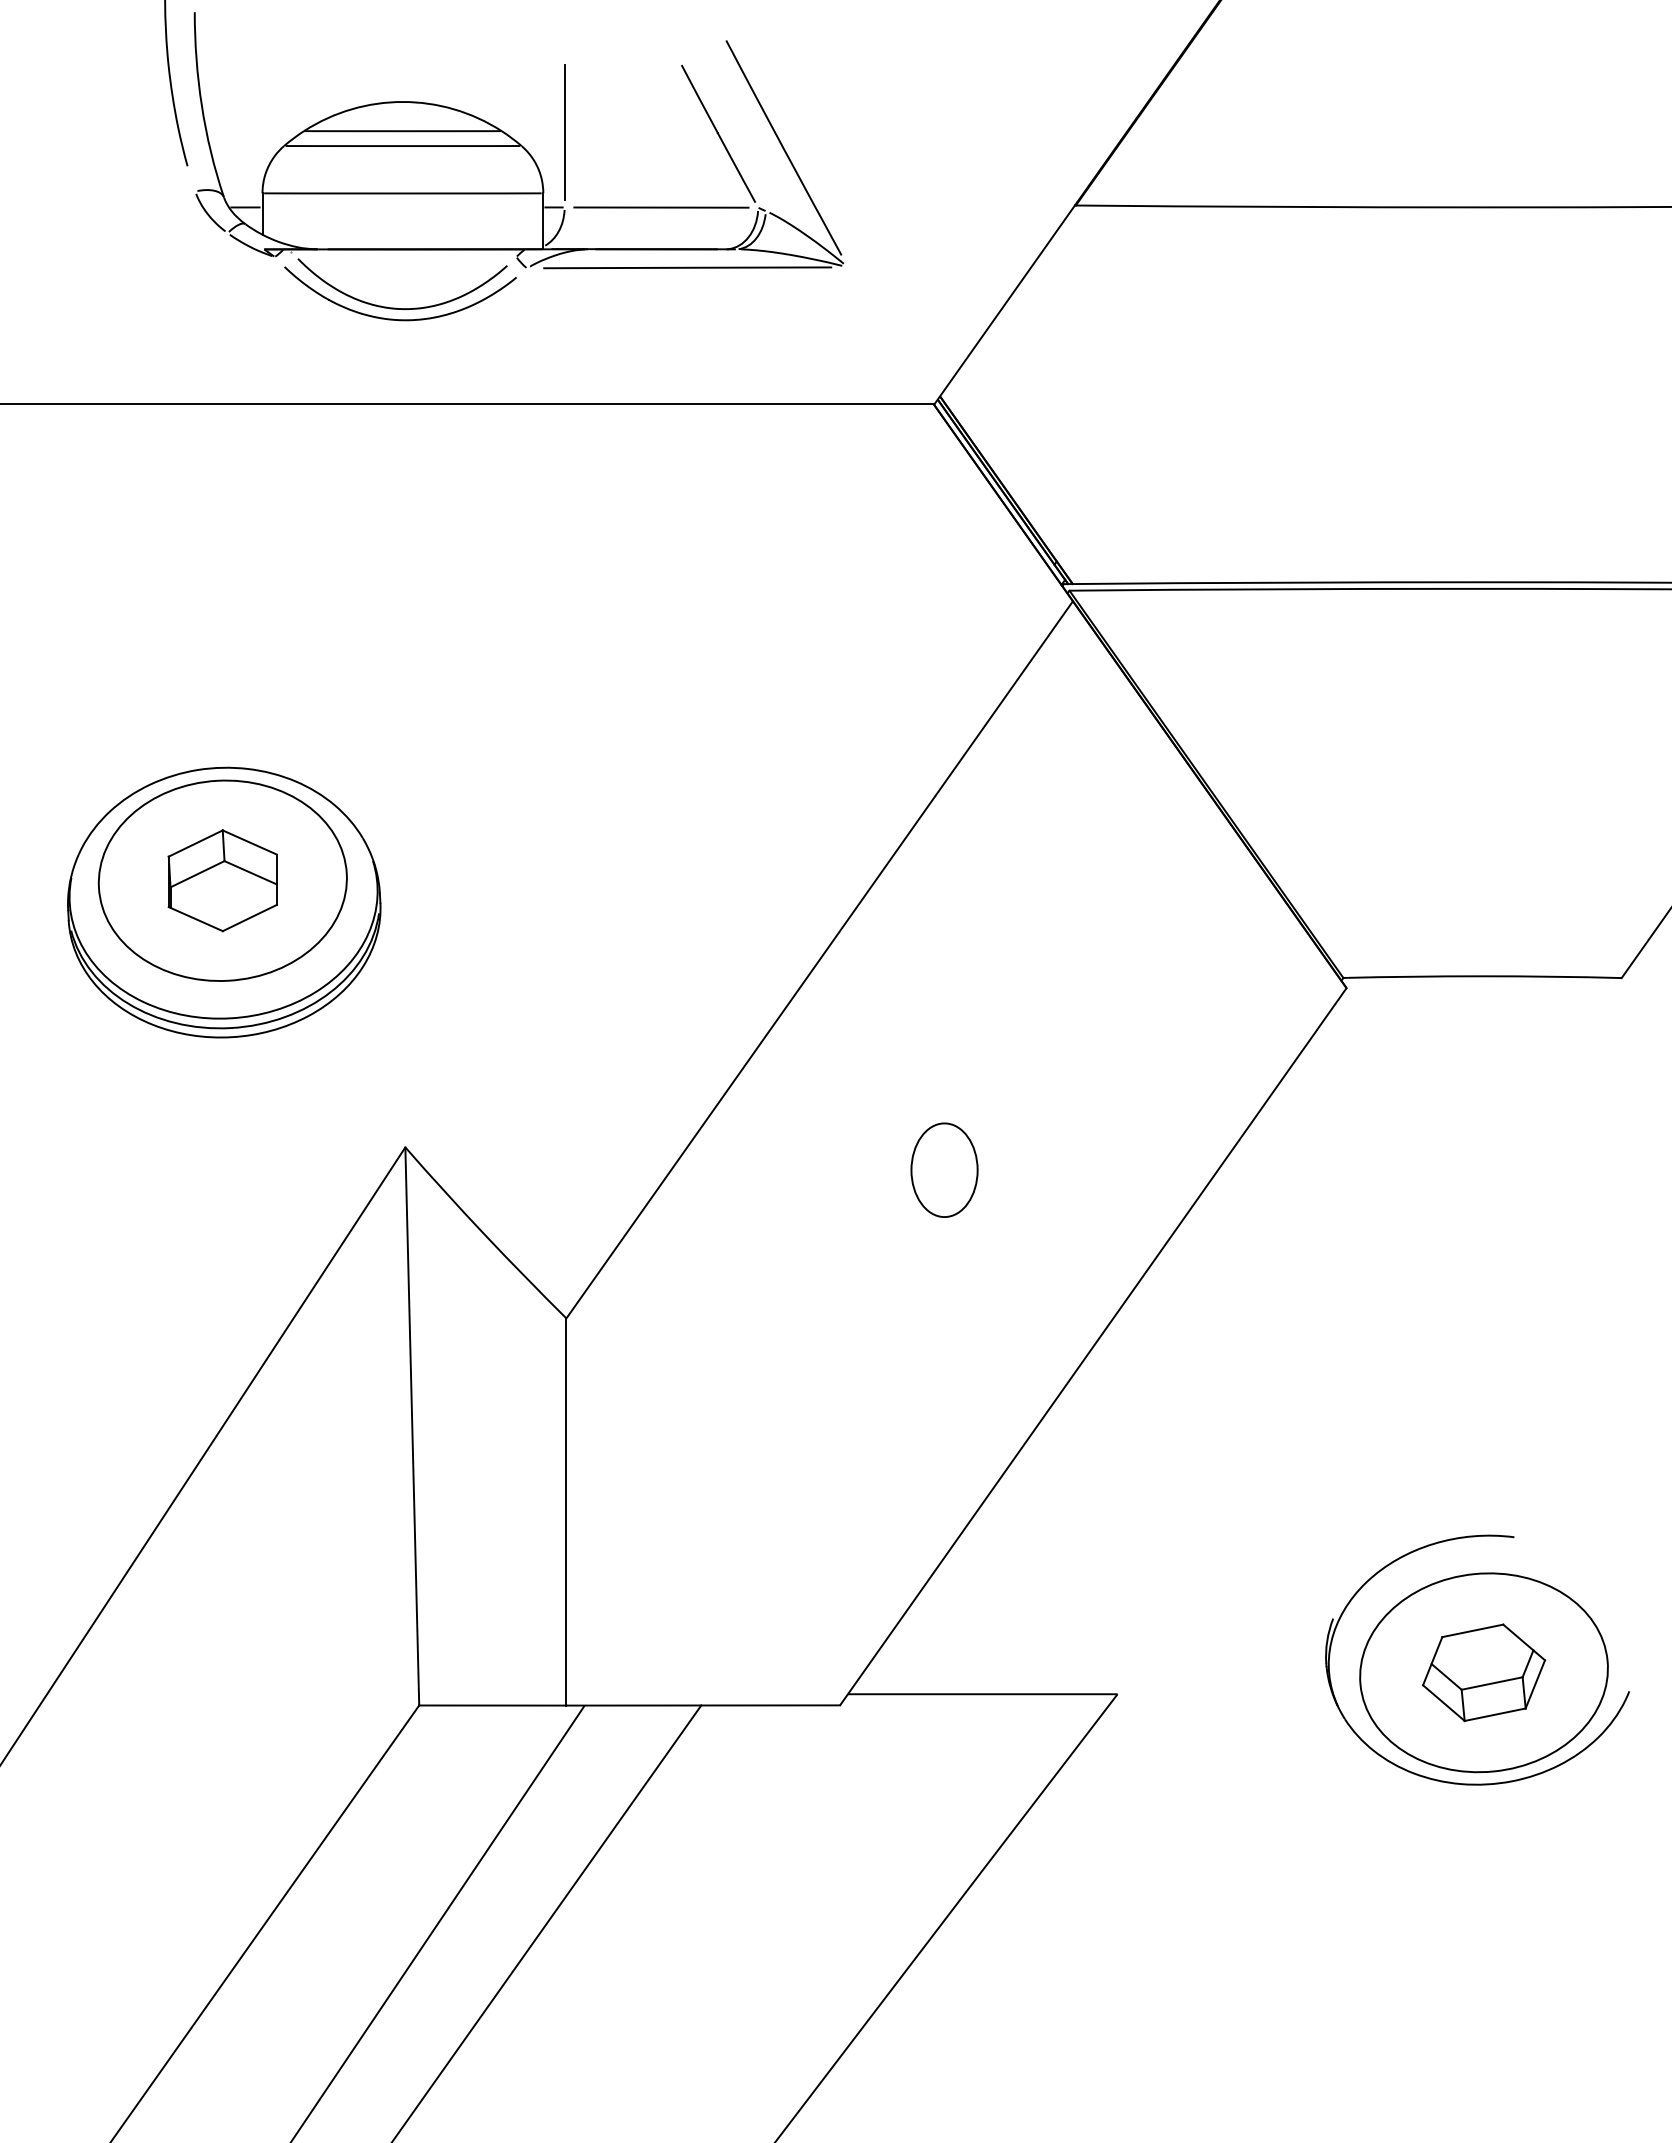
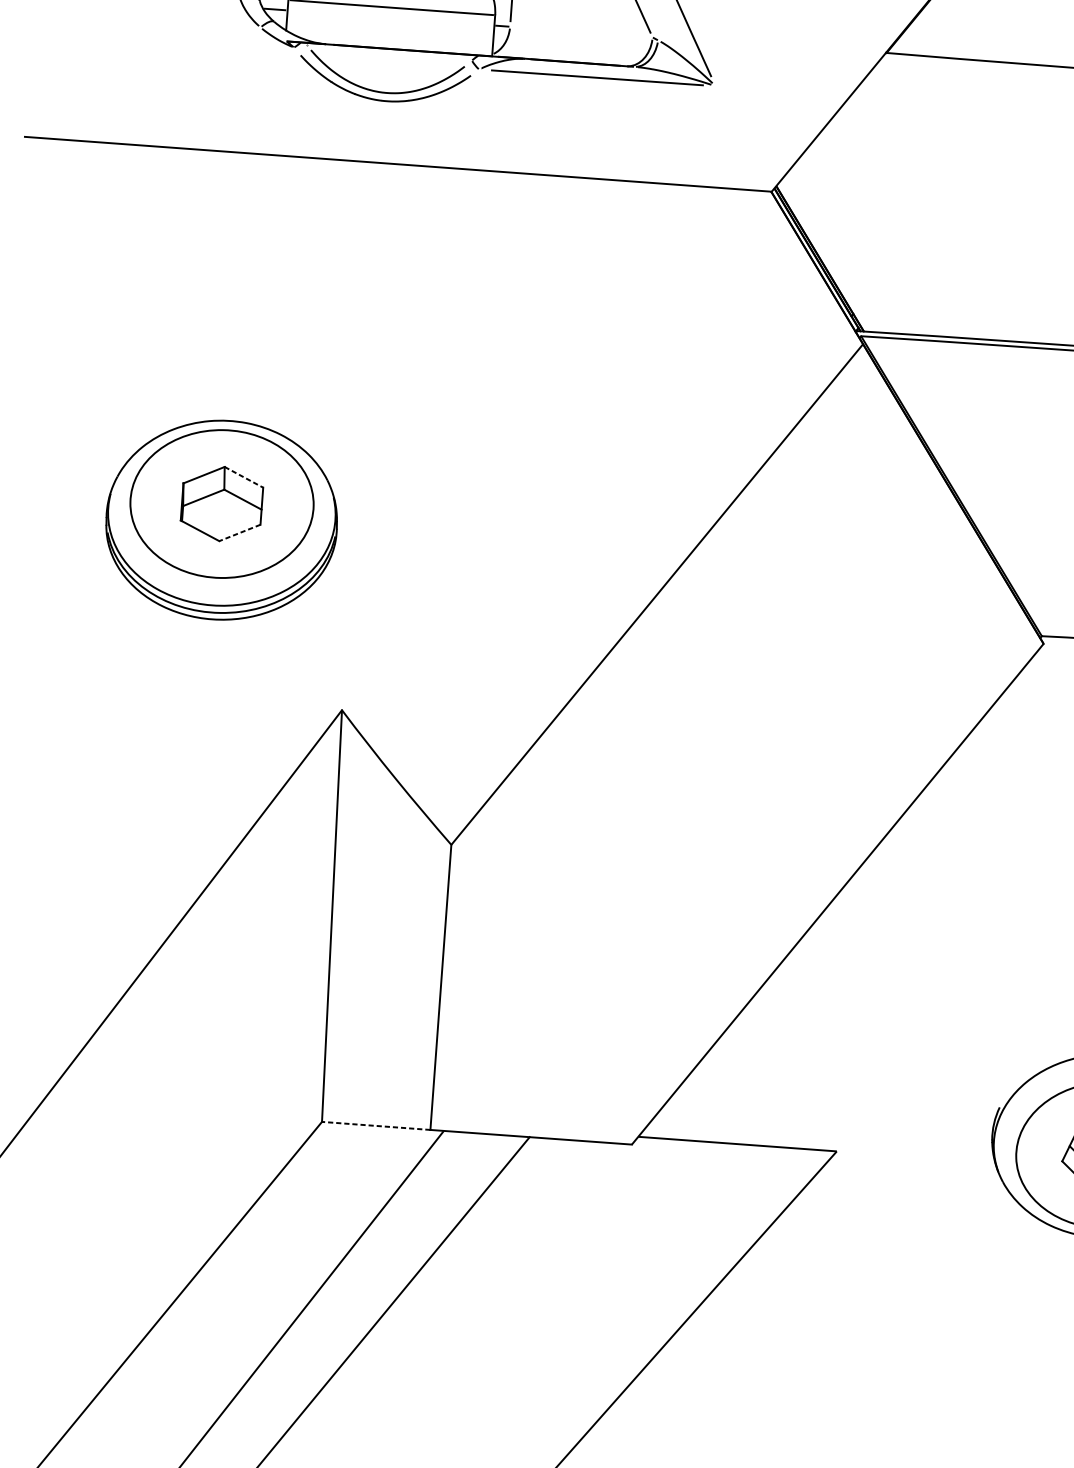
line: (661, 207) -> (581, 32), removed
line: (249, 842) -> (243, 477), solid -> dashed
line: (249, 918) -> (239, 533), solid -> dashed
part: (944, 1169) -> (737, 755), removed
line: (492, 1705) -> (375, 1125), solid -> dashed

